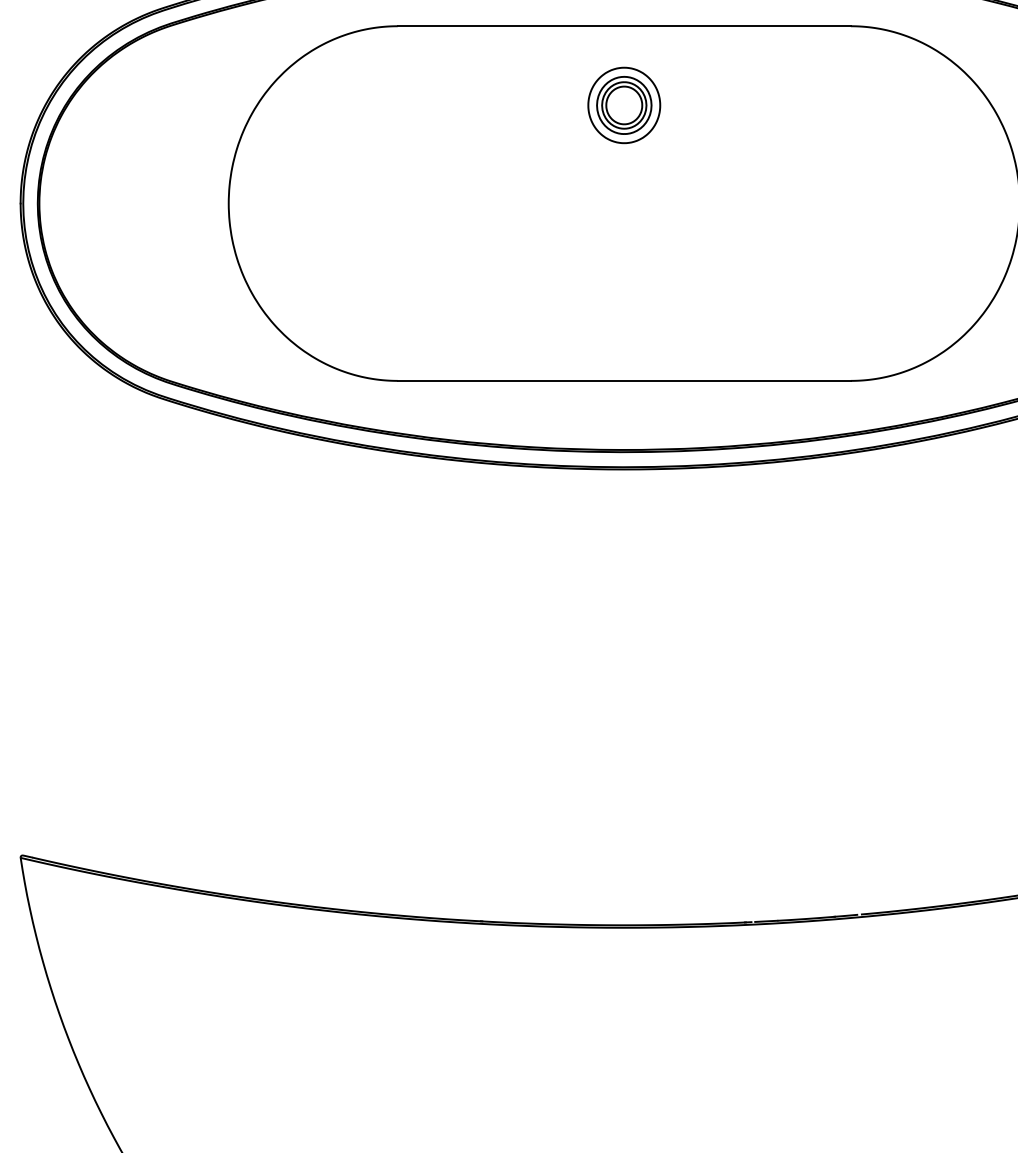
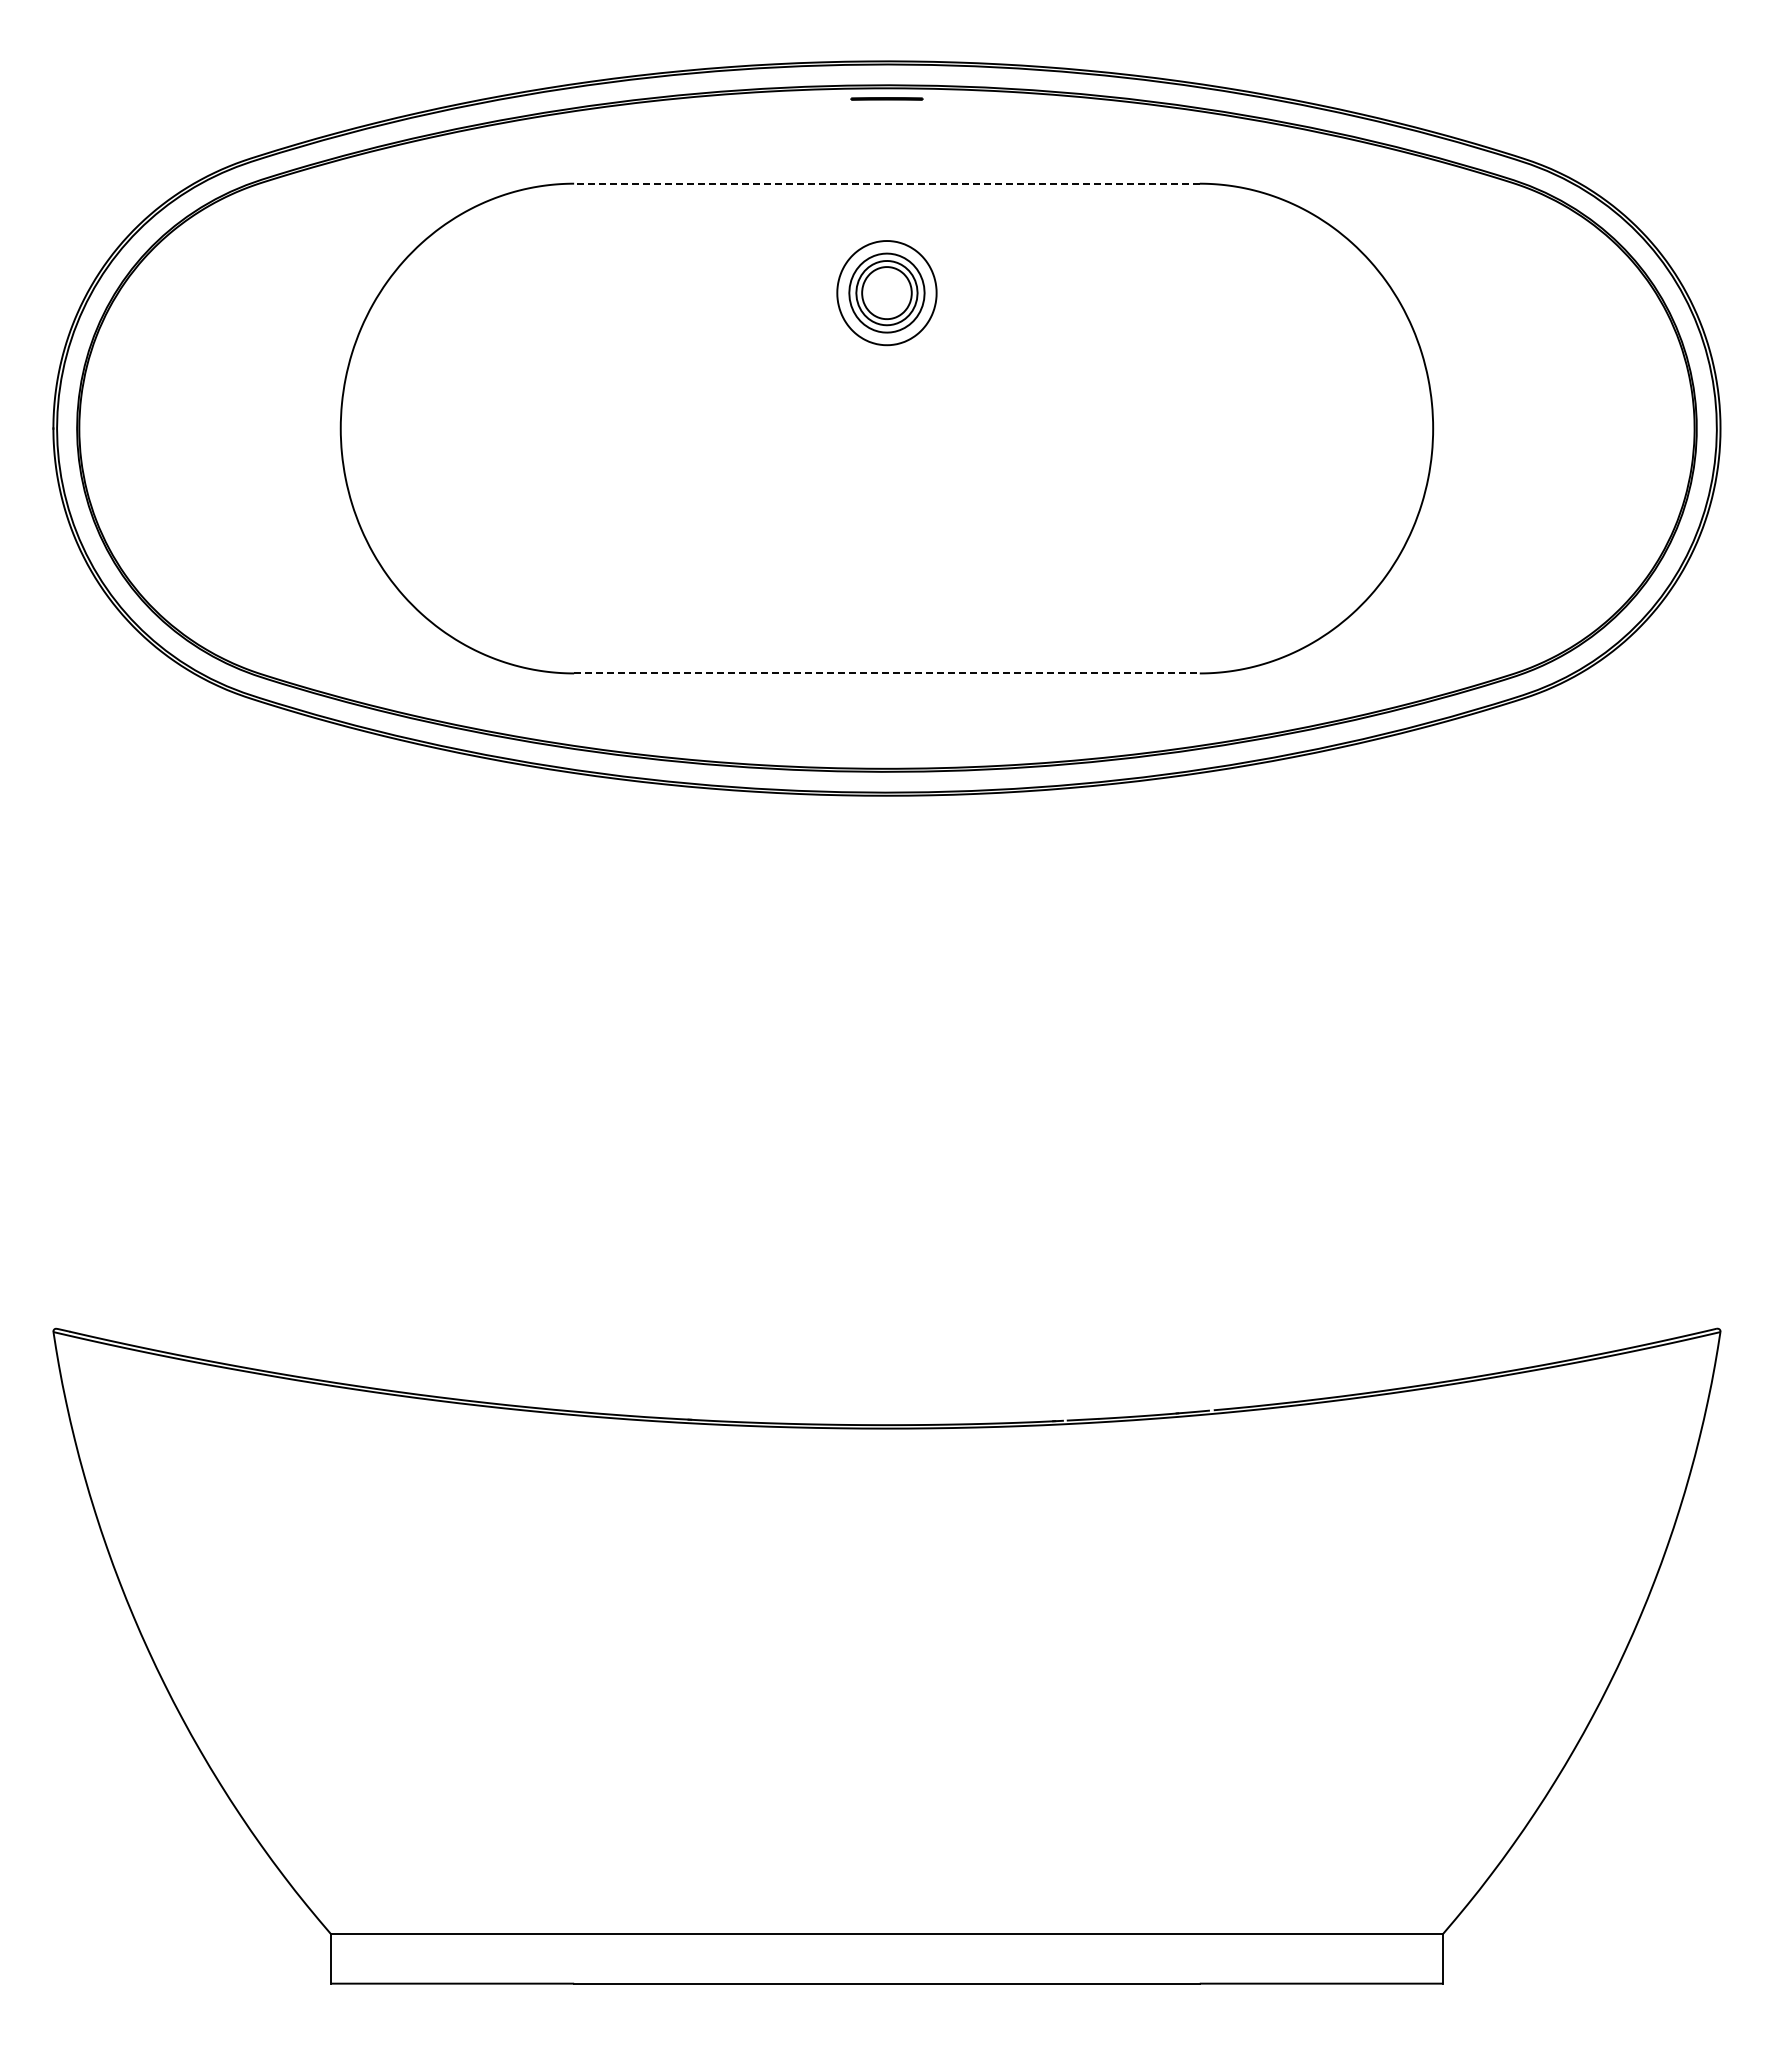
line: (623, 26) -> (886, 183), solid -> dashed
line: (623, 380) -> (886, 673), solid -> dashed

